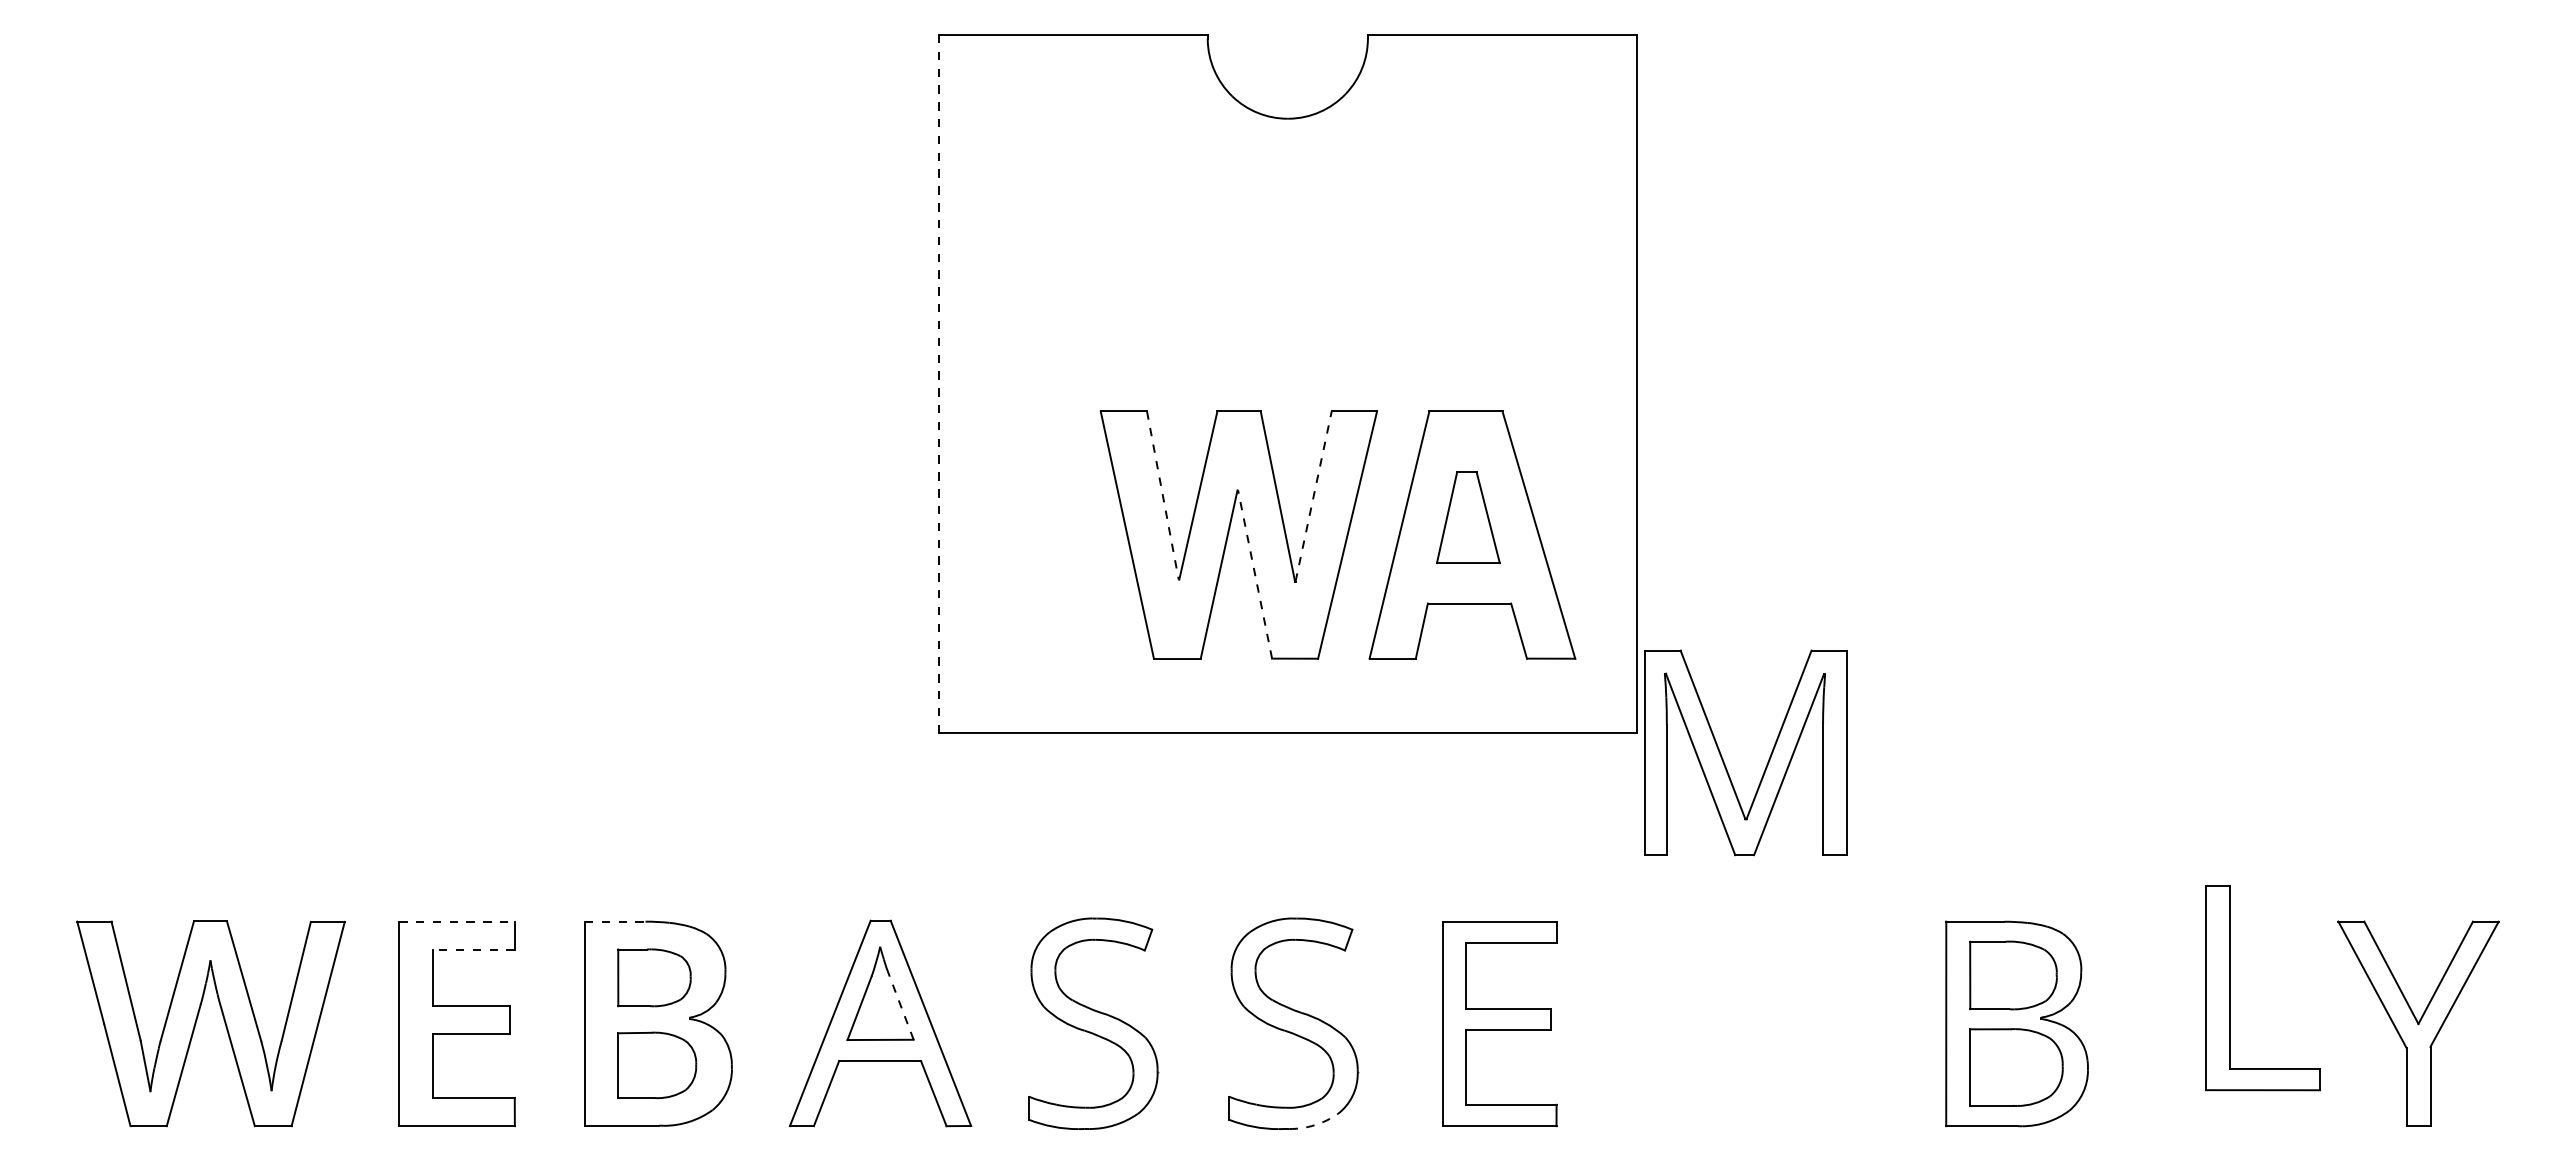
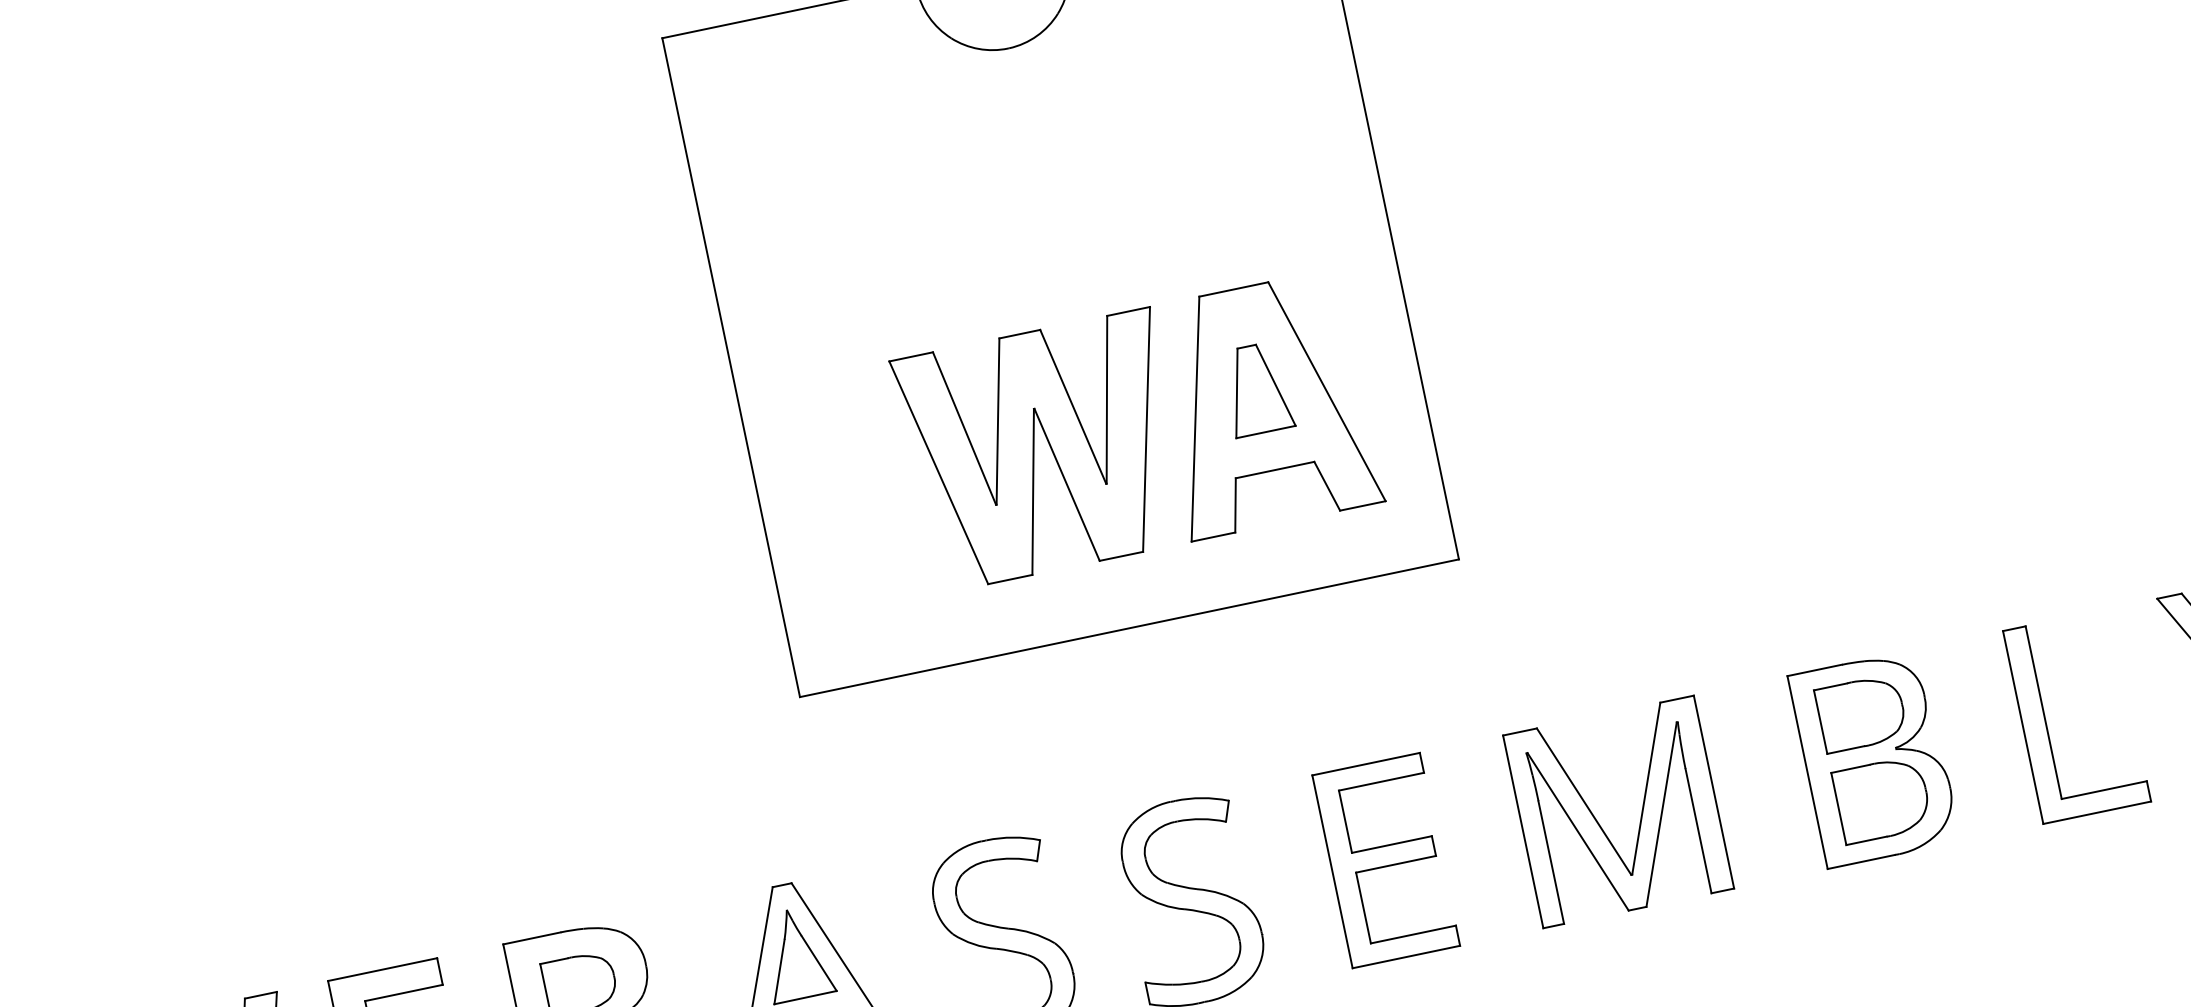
line: (938, 384) -> (731, 368), dashed -> solid
line: (1162, 495) -> (964, 428), dashed -> solid
line: (1313, 496) -> (1106, 399), dashed -> solid
line: (1255, 574) -> (1067, 484), dashed -> solid
part: (1724, 761) -> (1600, 824), moved
line: (456, 921) -> (382, 969), dashed -> solid
line: (615, 921) -> (532, 938), dashed -> solid
line: (473, 949) -> (403, 992), dashed -> solid
part: (2230, 988) -> (2046, 723), moved
line: (901, 1008) -> (819, 963), dashed -> solid
arc: (1315, 1125) -> (1232, 992), dashed -> solid

